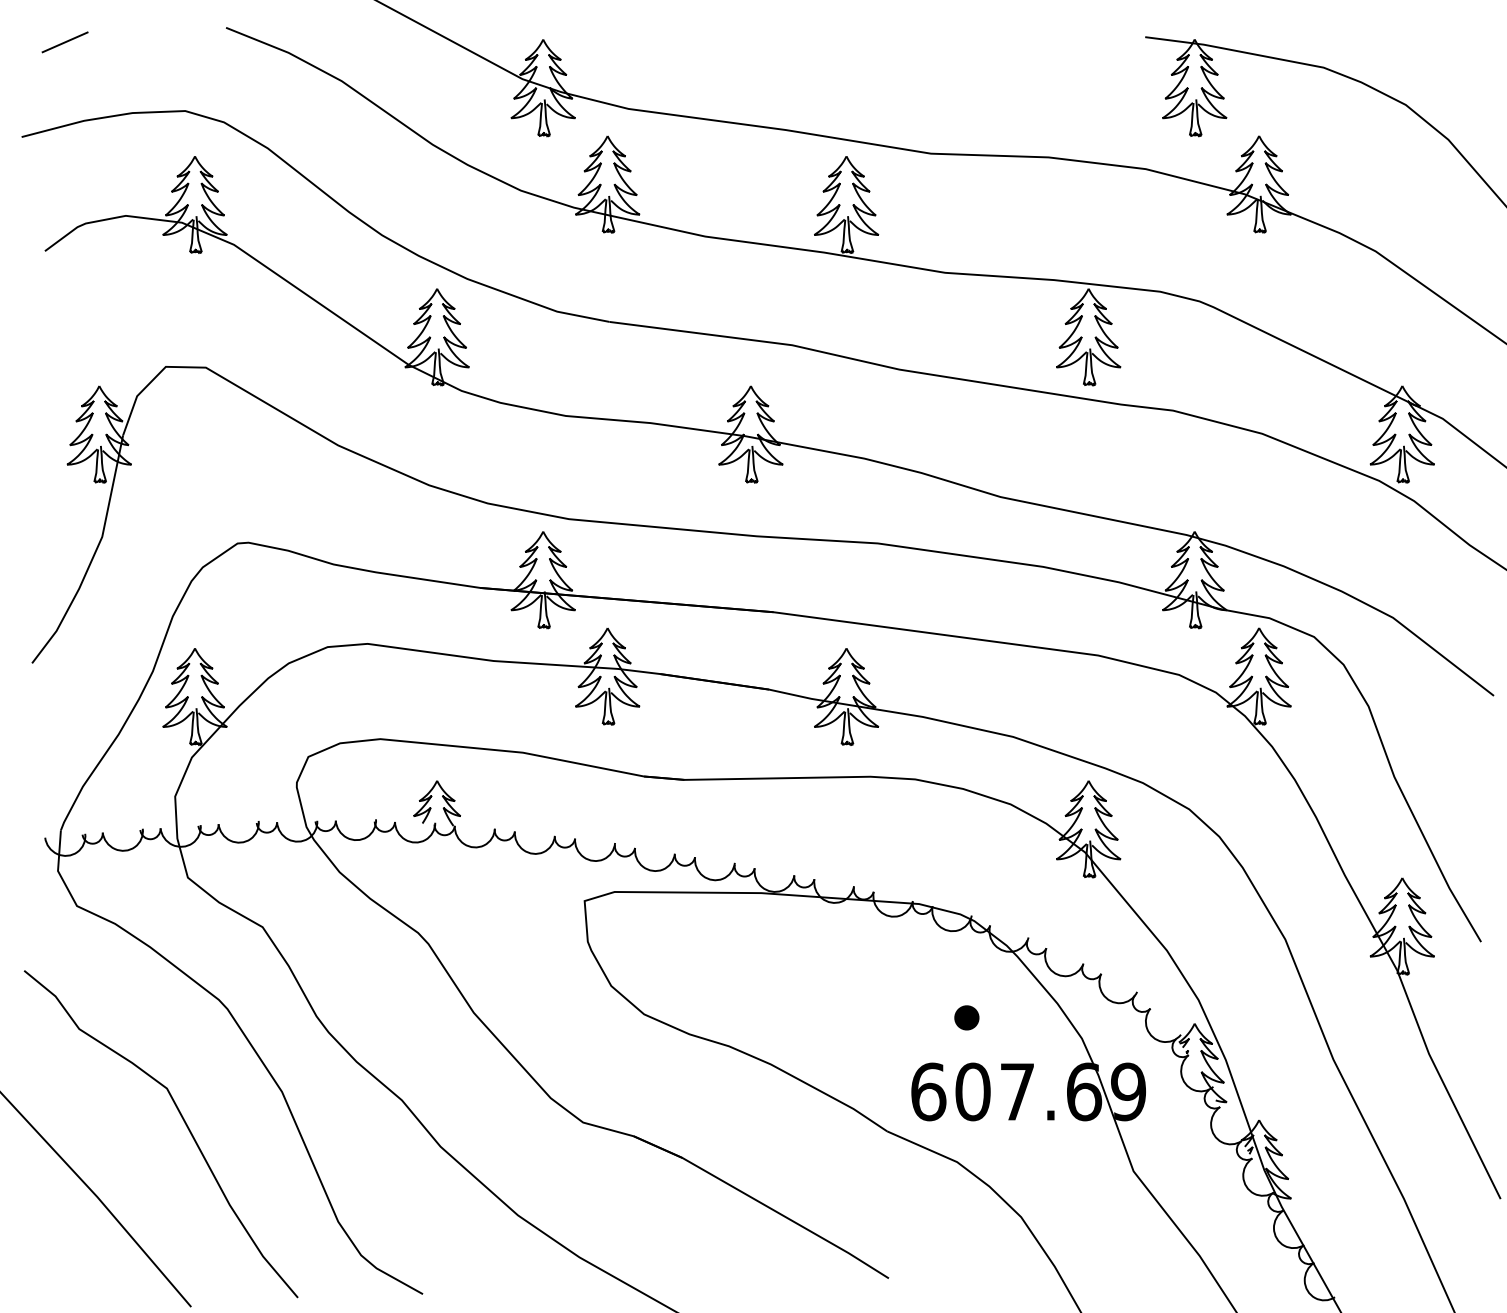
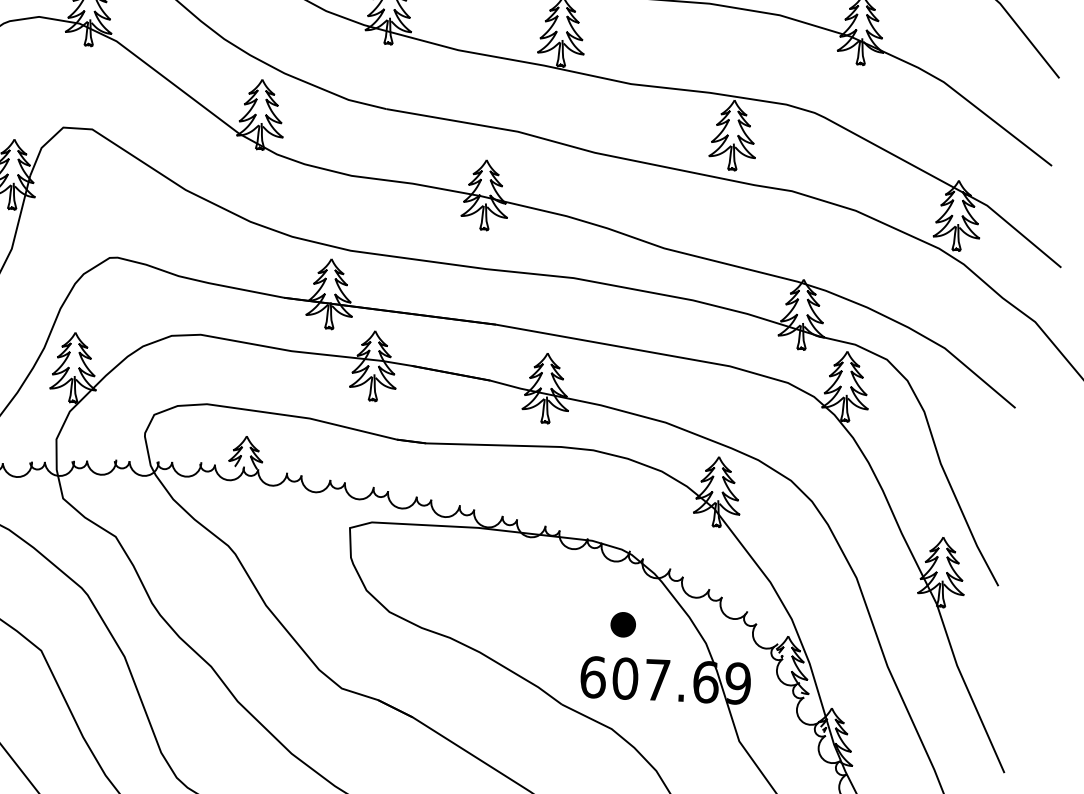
part: (966, 1017) -> (623, 624), size x1.4

